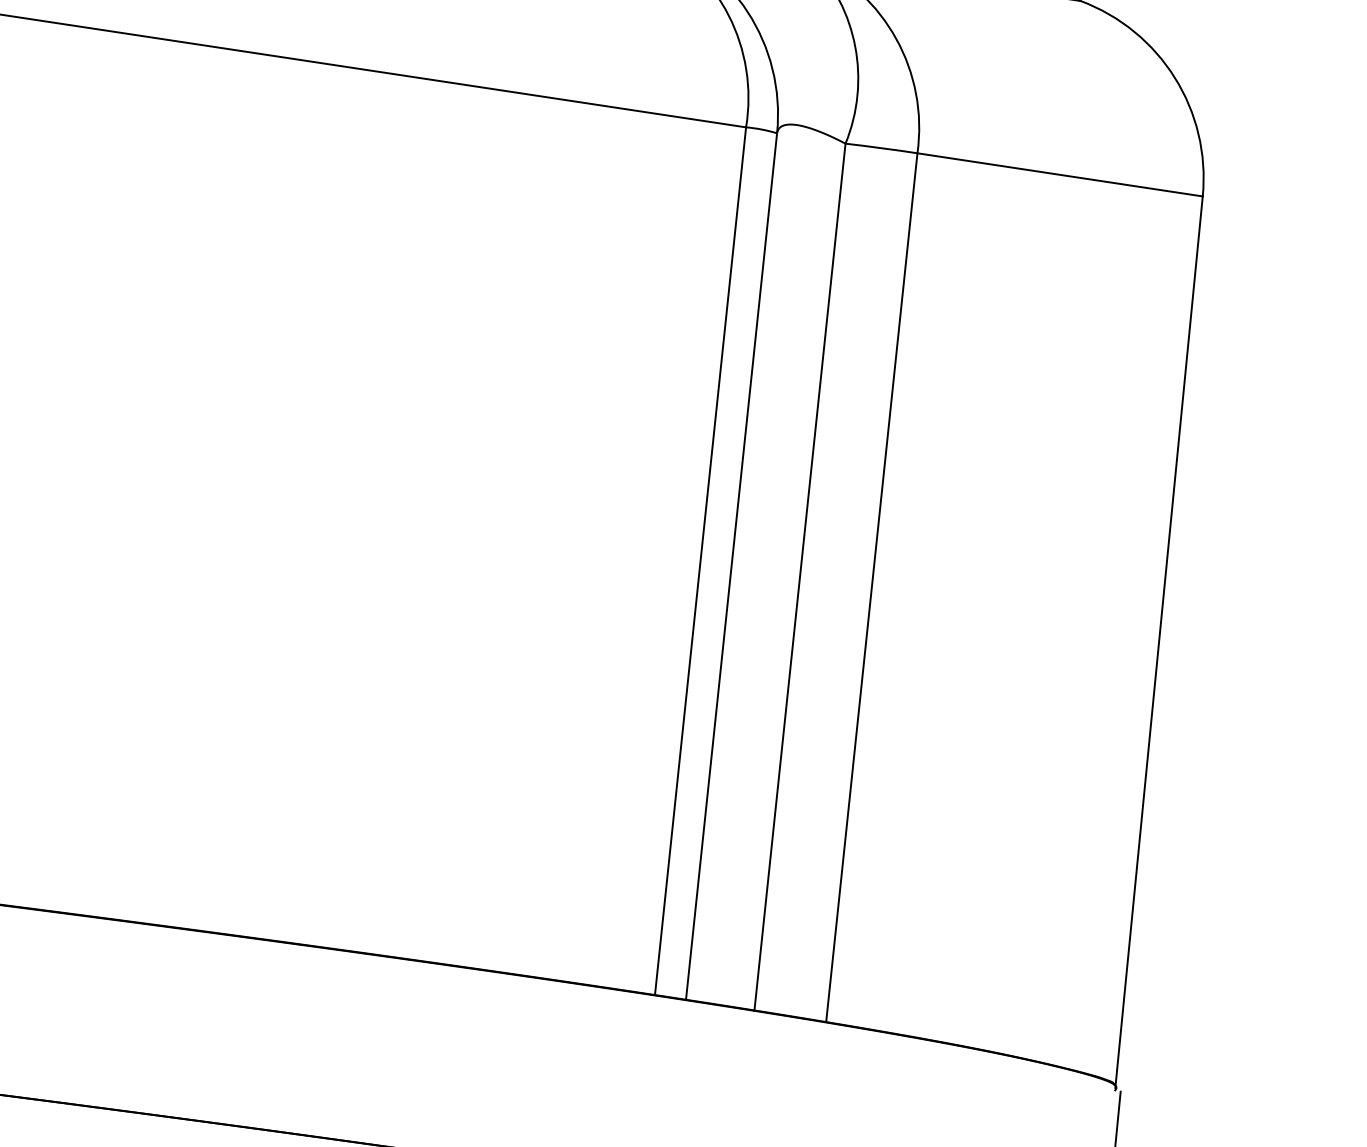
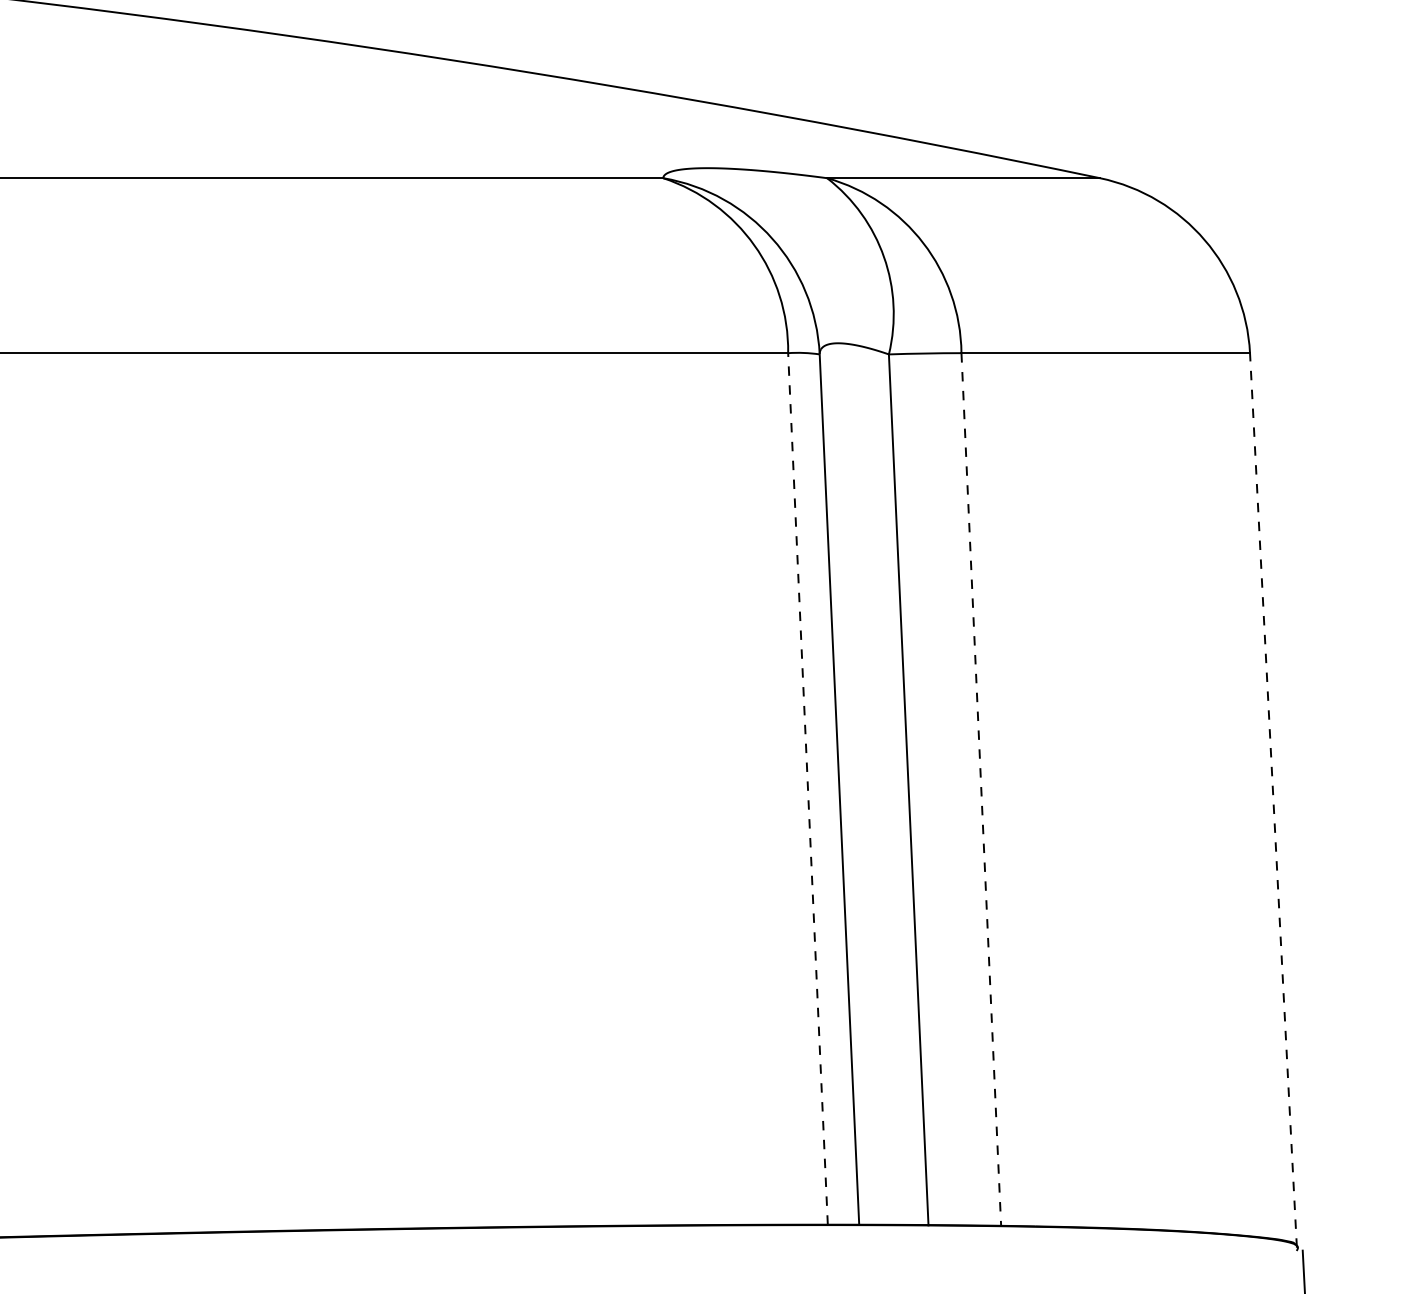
line: (700, 560) -> (807, 788), solid -> dashed
line: (871, 588) -> (981, 790), solid -> dashed
line: (1159, 642) -> (1273, 800), solid -> dashed

